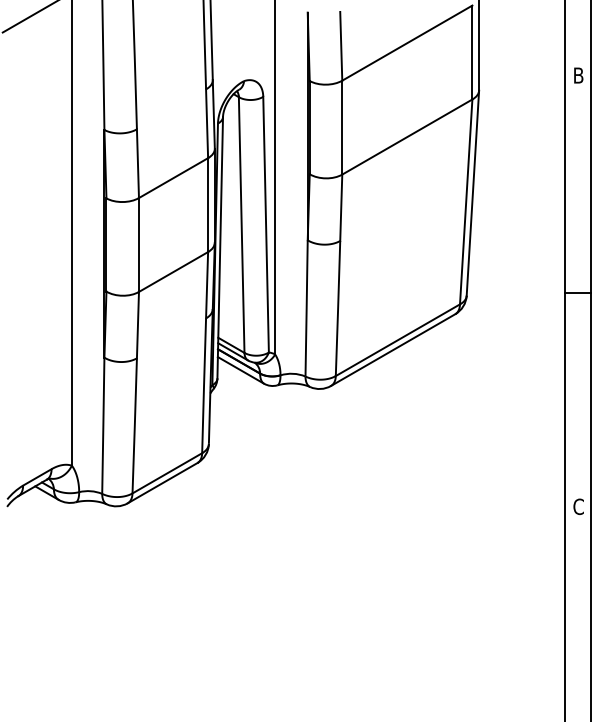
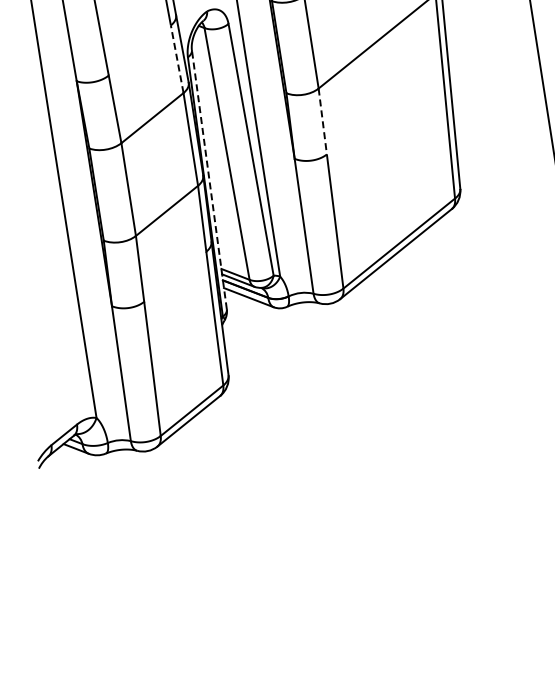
line: (207, 123) -> (177, 58), solid -> dashed
line: (341, 208) -> (323, 122), solid -> dashed
line: (220, 247) -> (209, 179), solid -> dashed

